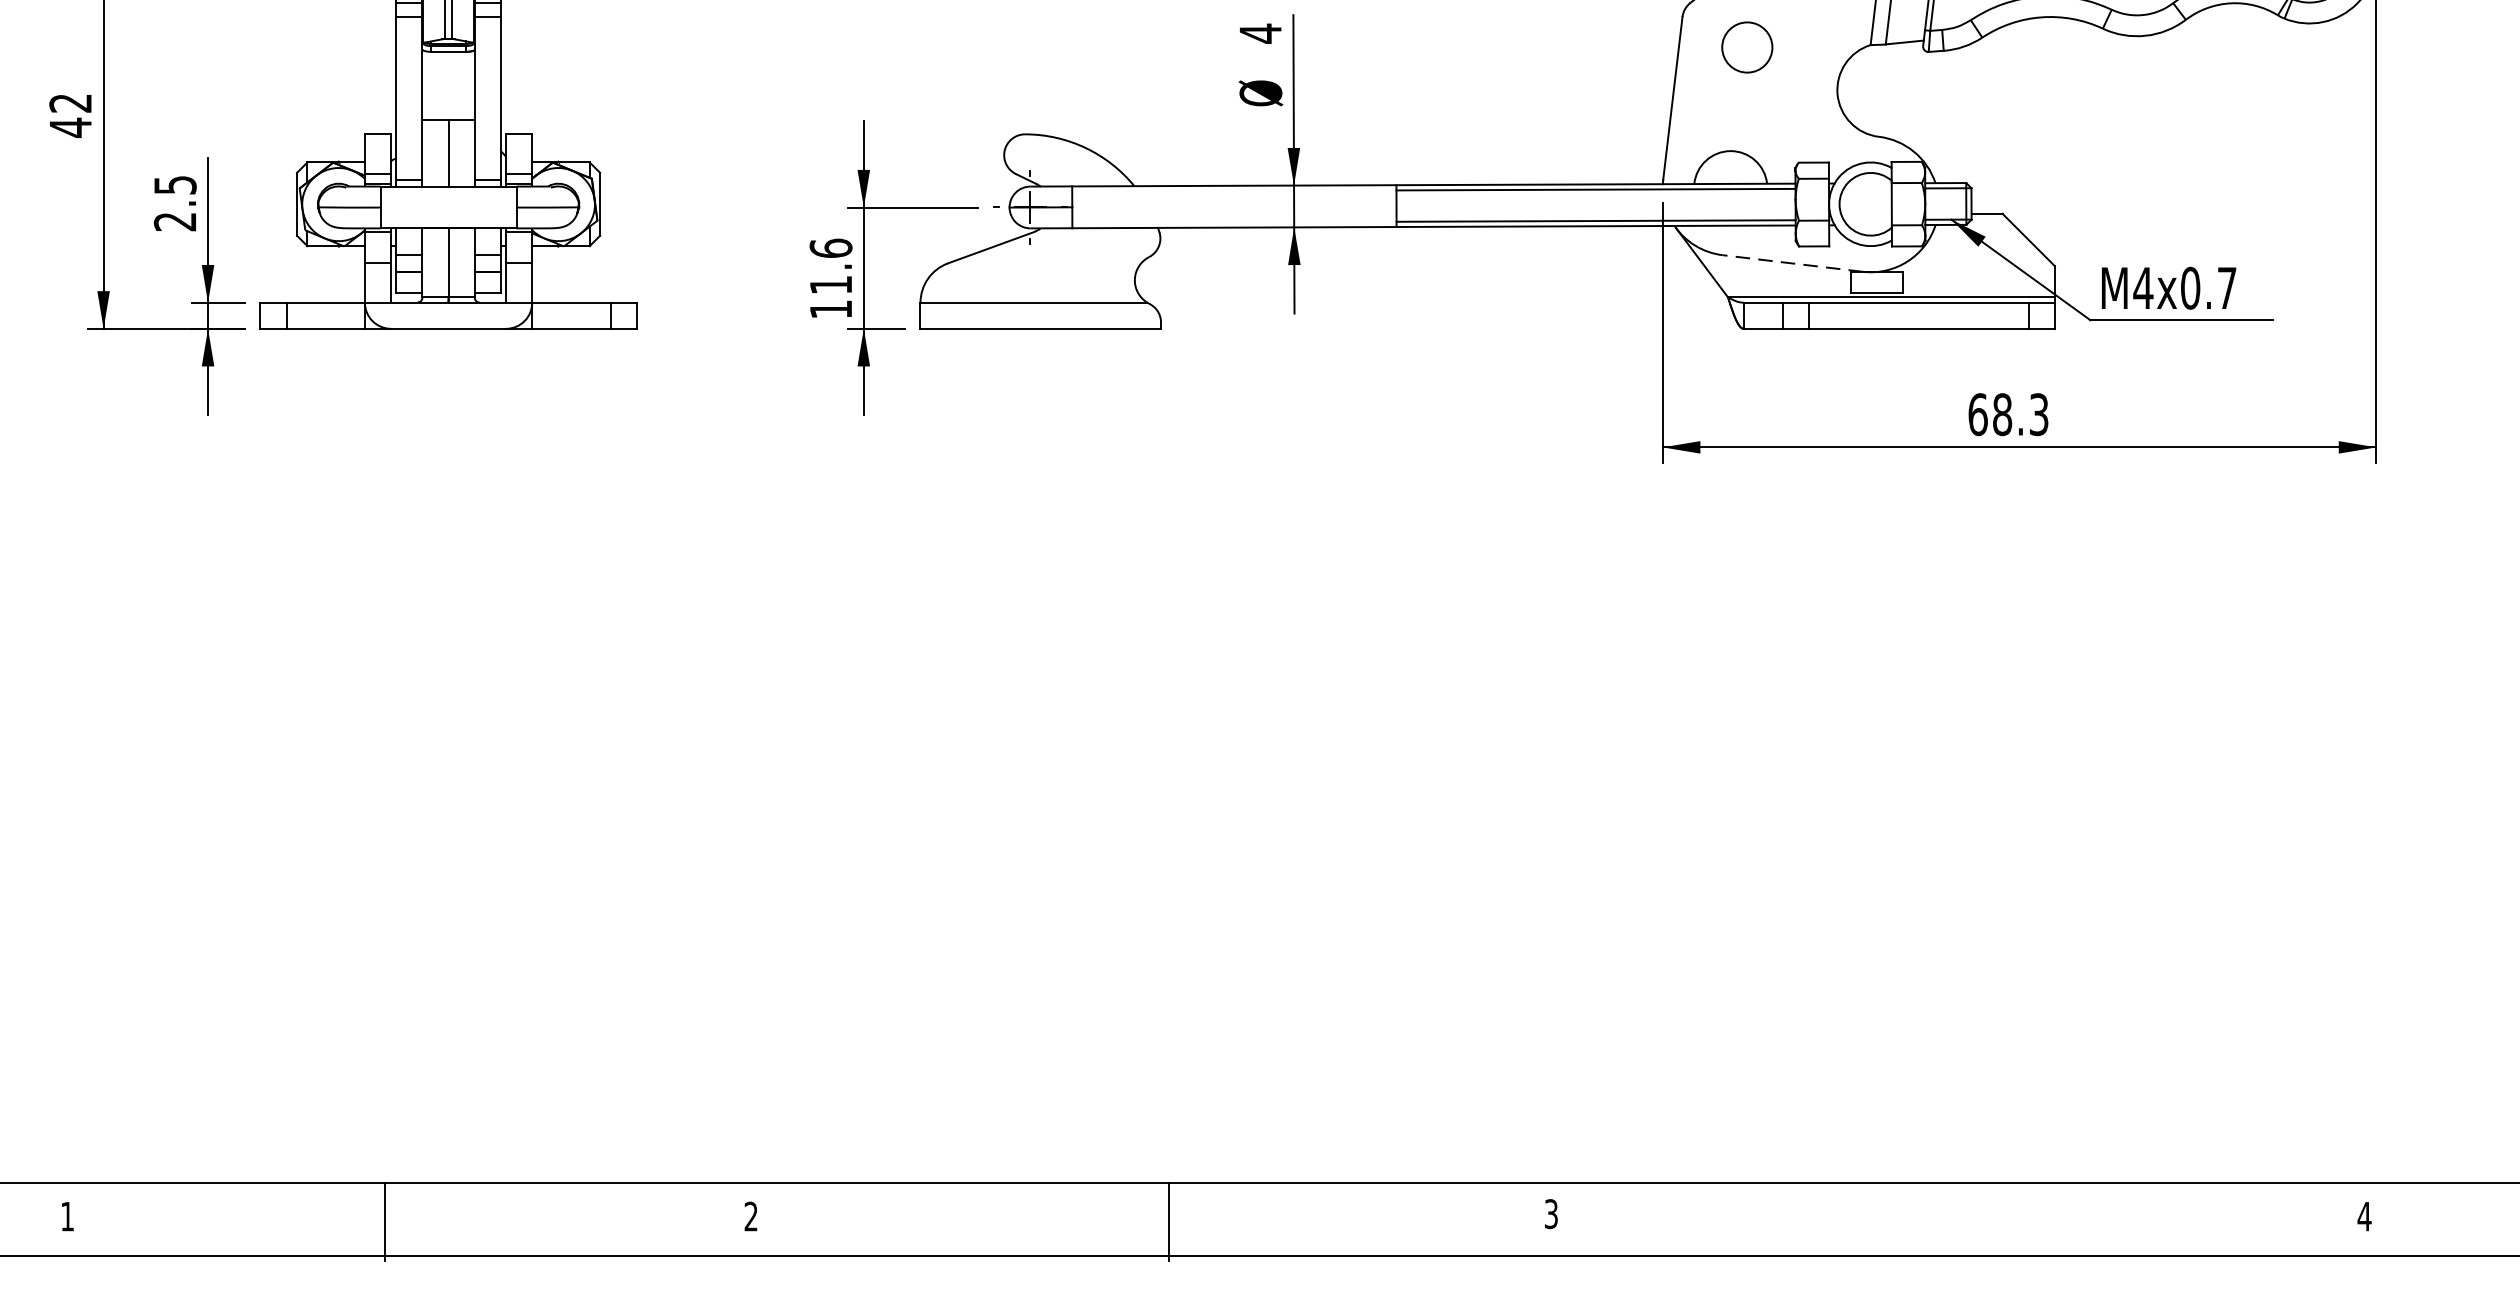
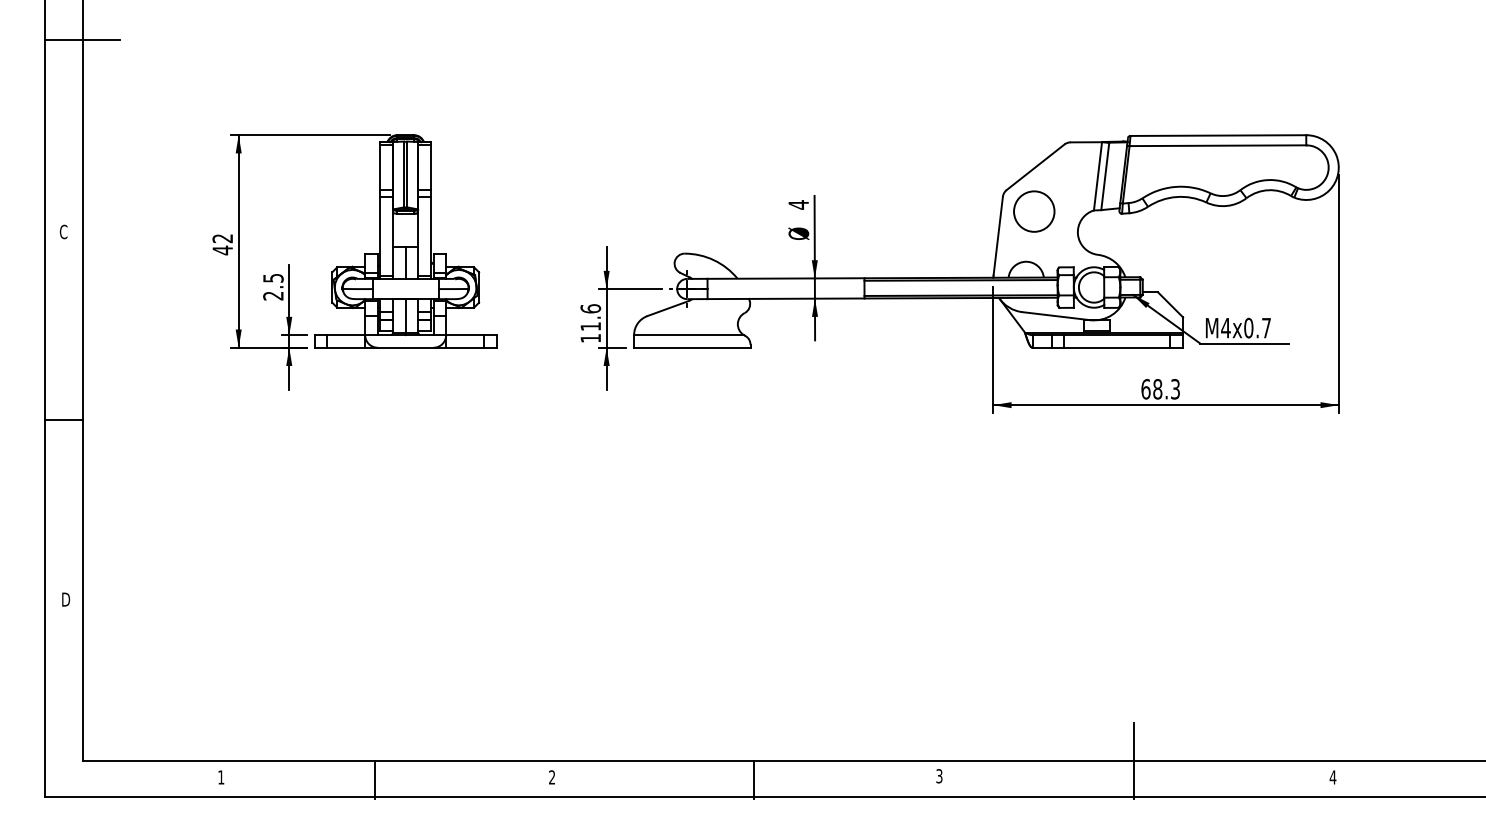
circle: (1747, 47) -> (1034, 211), size x1.67
line: (1791, 264) -> (1055, 316), dashed -> solid
line: (1952, 1183) -> (1133, 761), added

